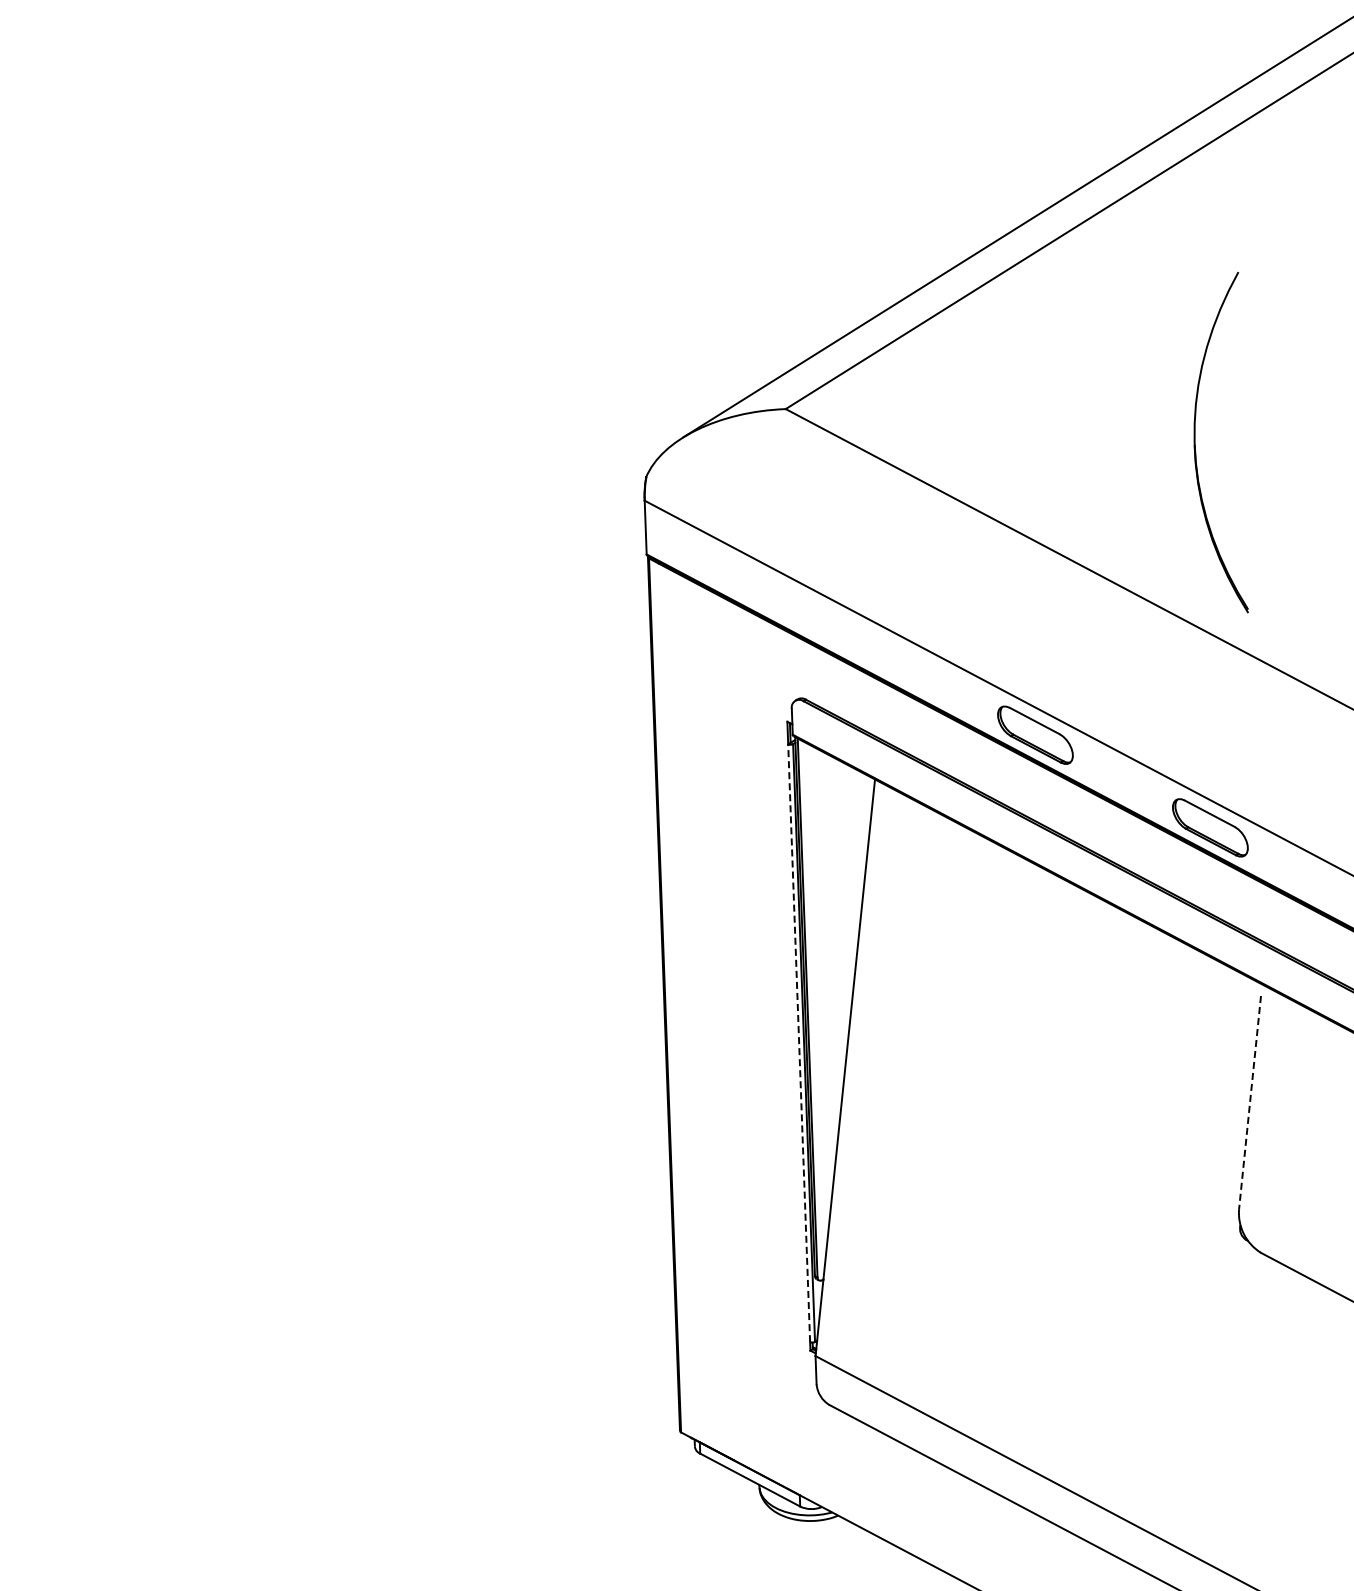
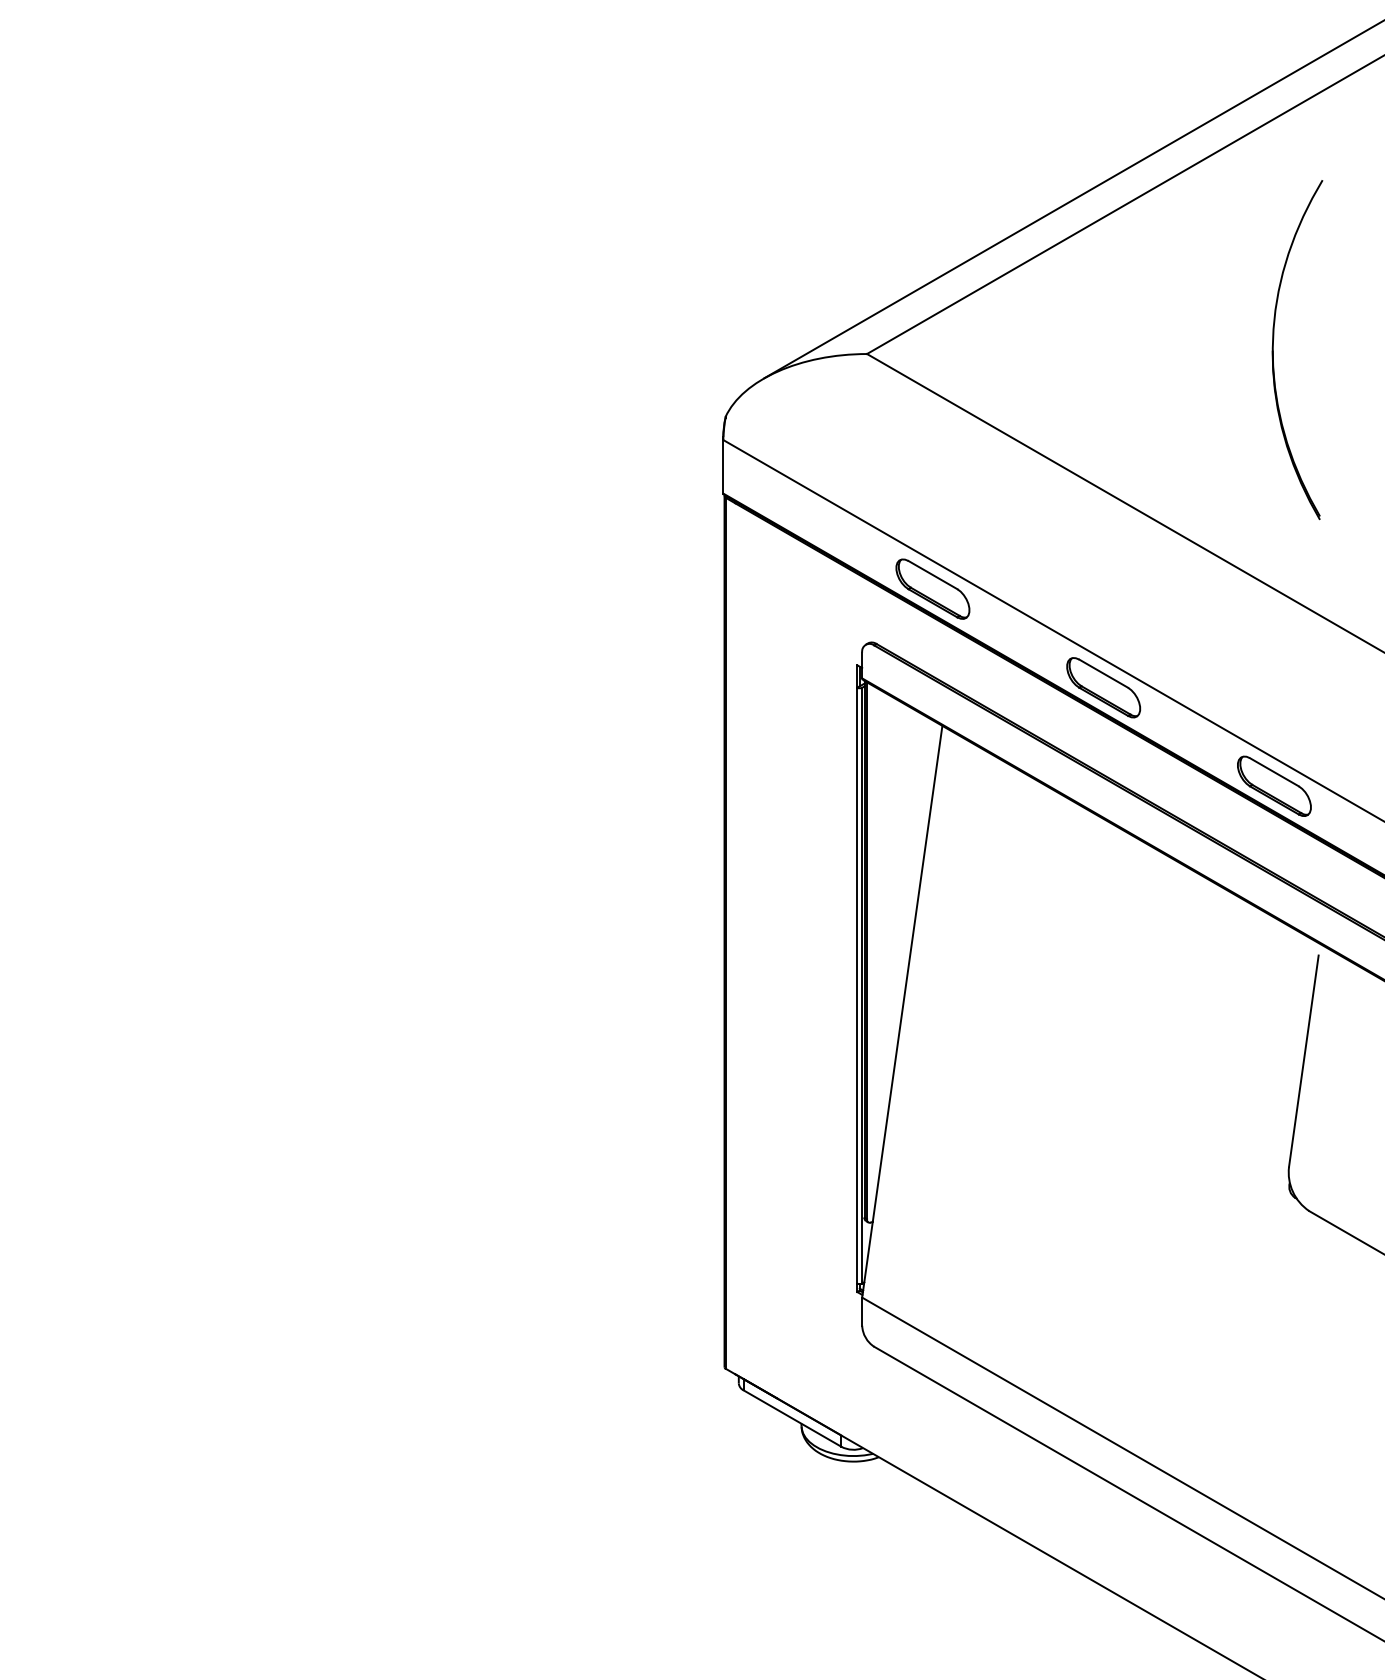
part: (1195, 444) -> (1273, 350), moved
part: (860, 641) -> (932, 588), added
line: (799, 1043) -> (857, 985), dashed -> solid
line: (1249, 1102) -> (1303, 1061), dashed -> solid

